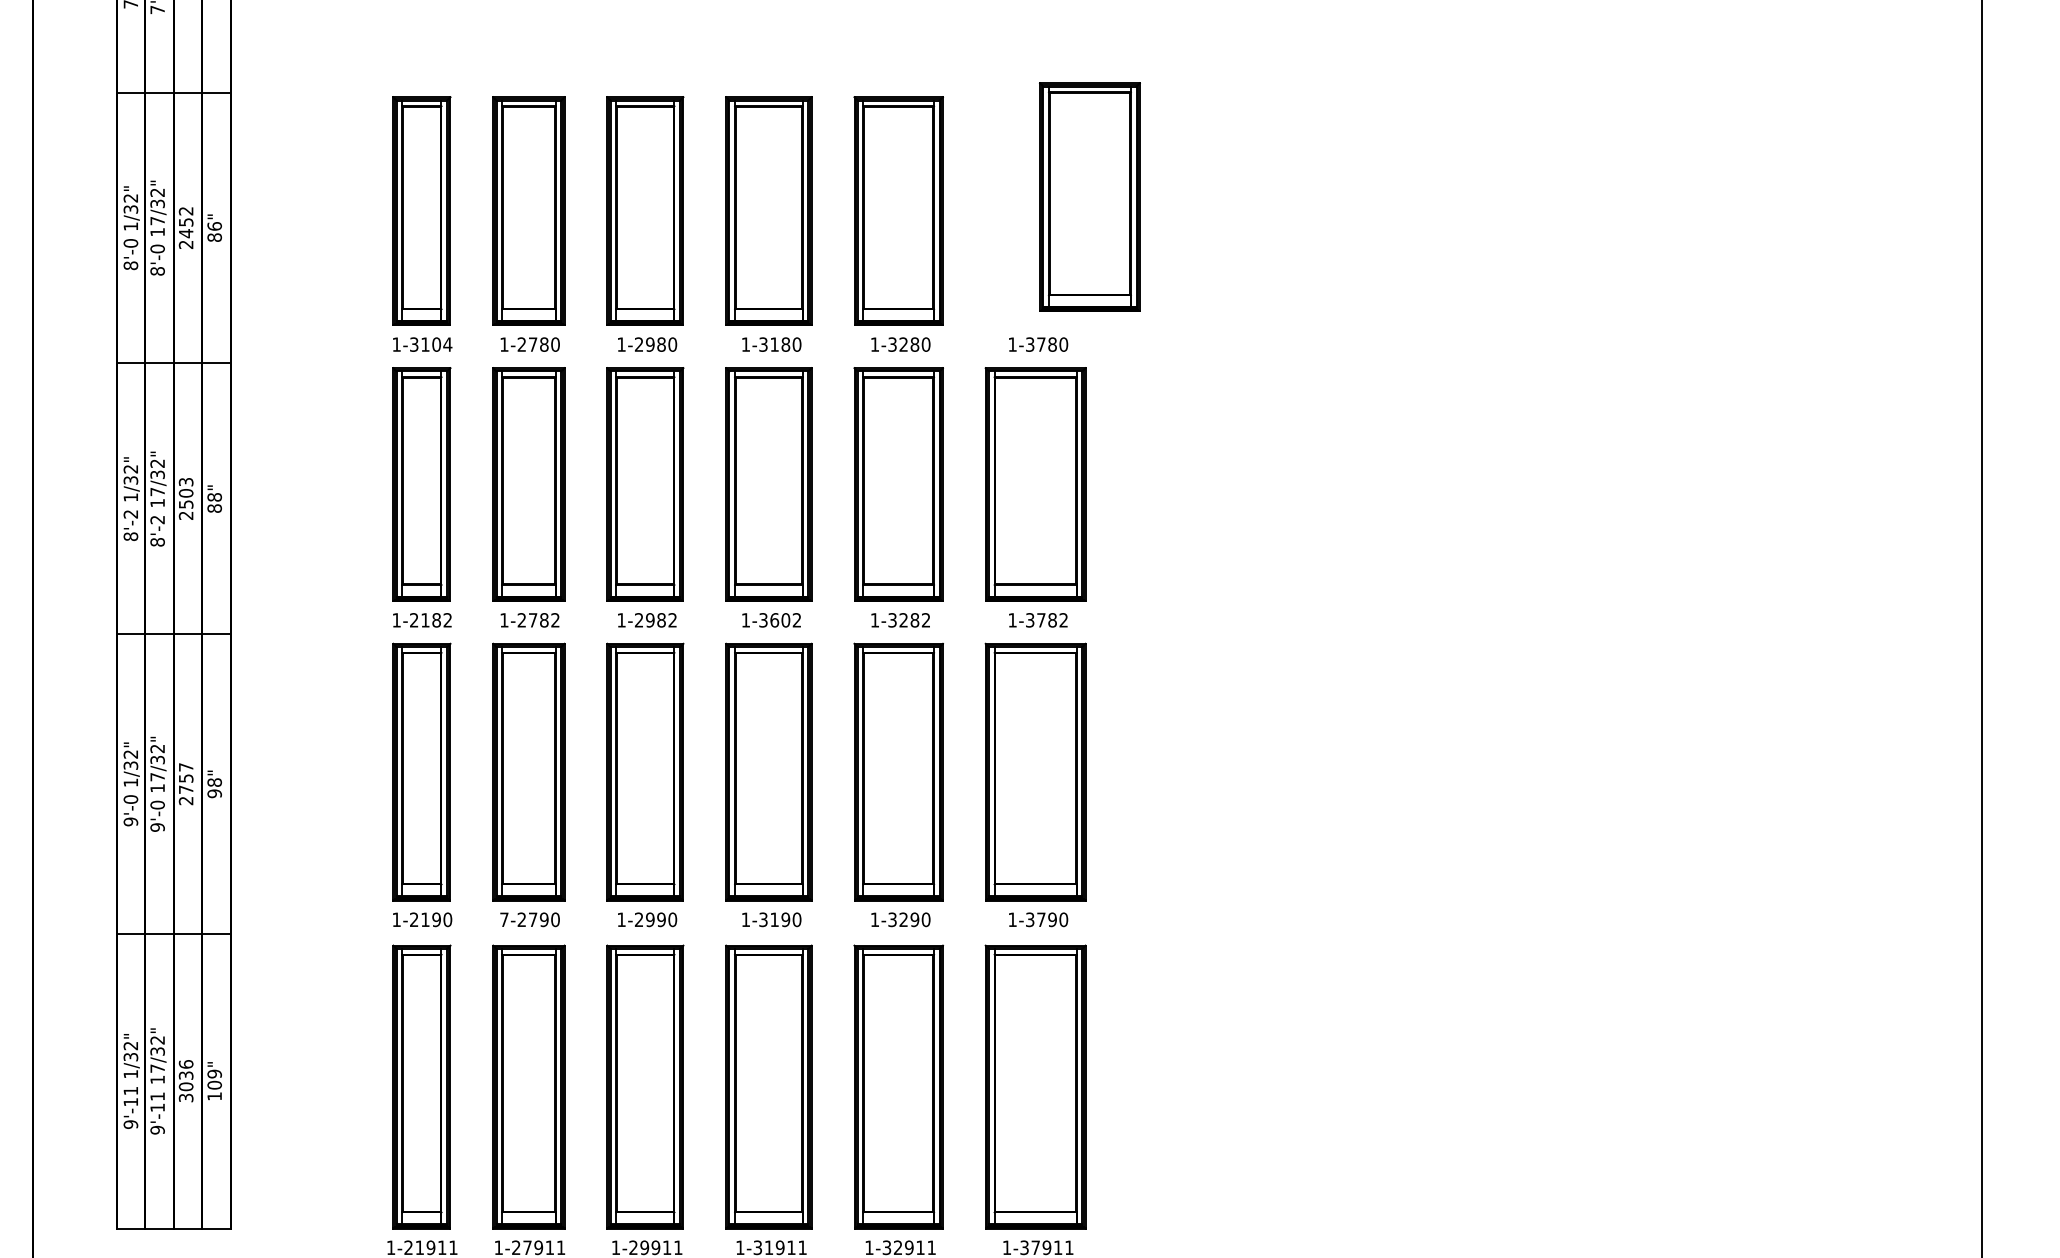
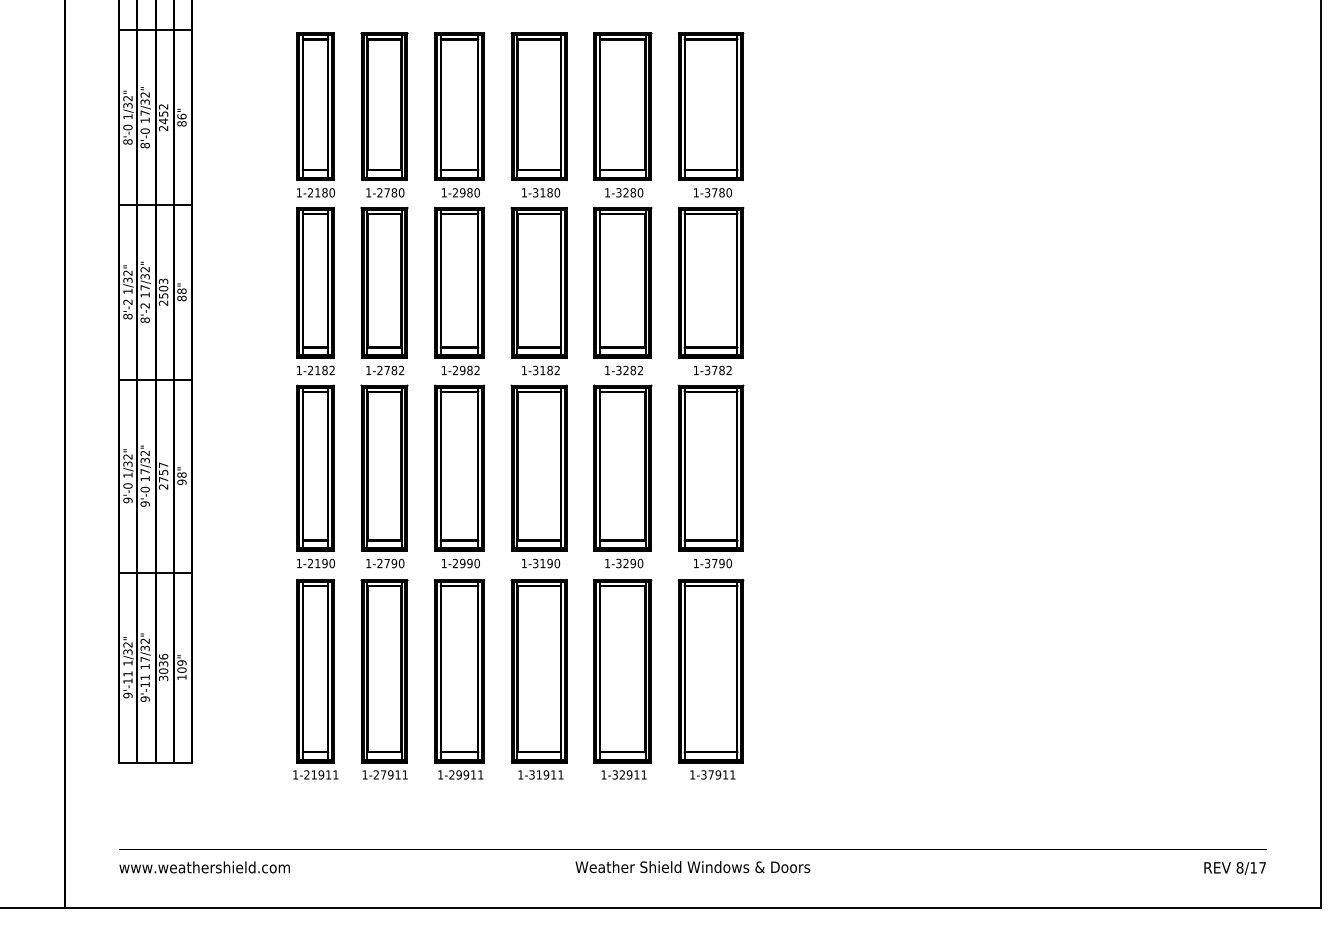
part: (1089, 196) -> (710, 106), moved
text: (431, 344) -> (321, 192), 1-3104 -> 1-2180
text: (780, 620) -> (546, 370), 1-3602 -> 1-3182
text: (504, 919) -> (368, 563), 7-2790 -> 1-2790

